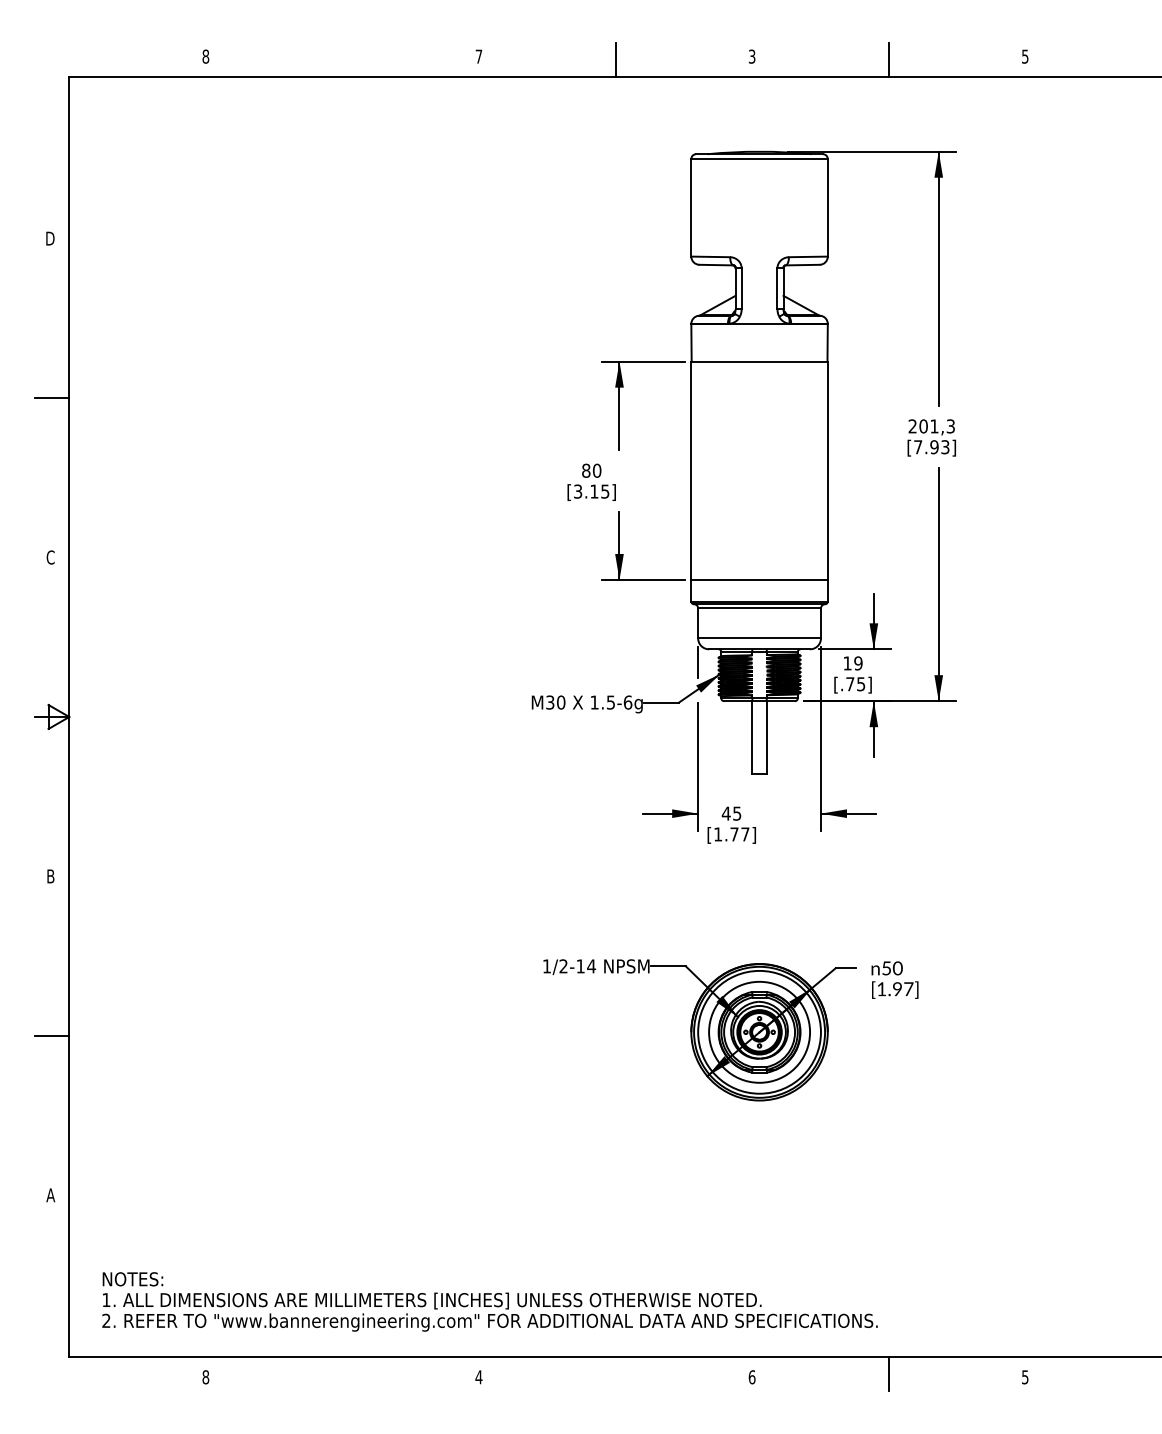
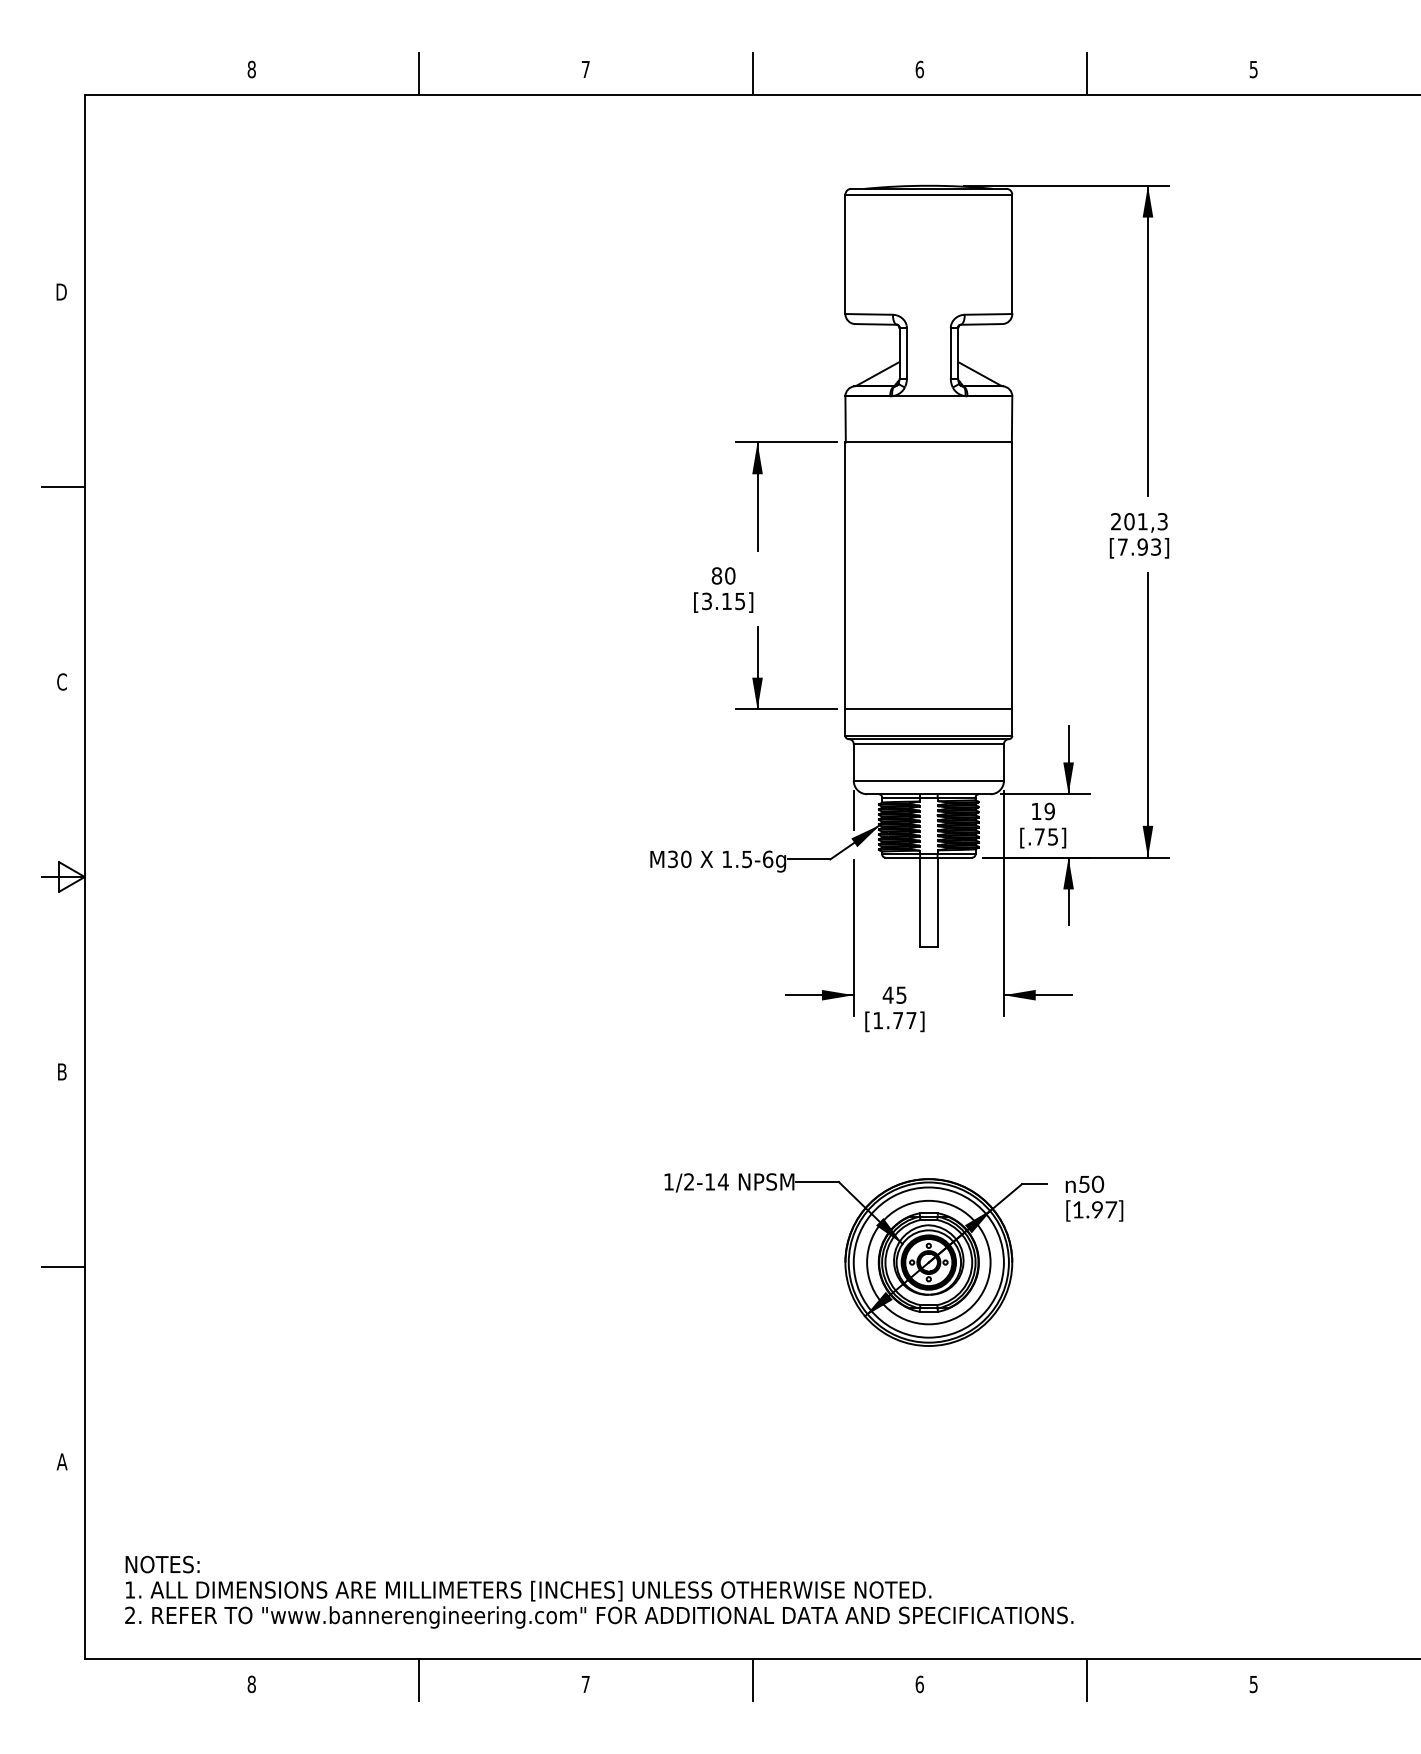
text: (751, 56) -> (919, 69), 3 -> 6
line: (342, 59) -> (418, 73), added
line: (342, 1373) -> (418, 1679), added
line: (615, 1373) -> (752, 1679), added
text: (478, 1377) -> (585, 1684), 4 -> 7

